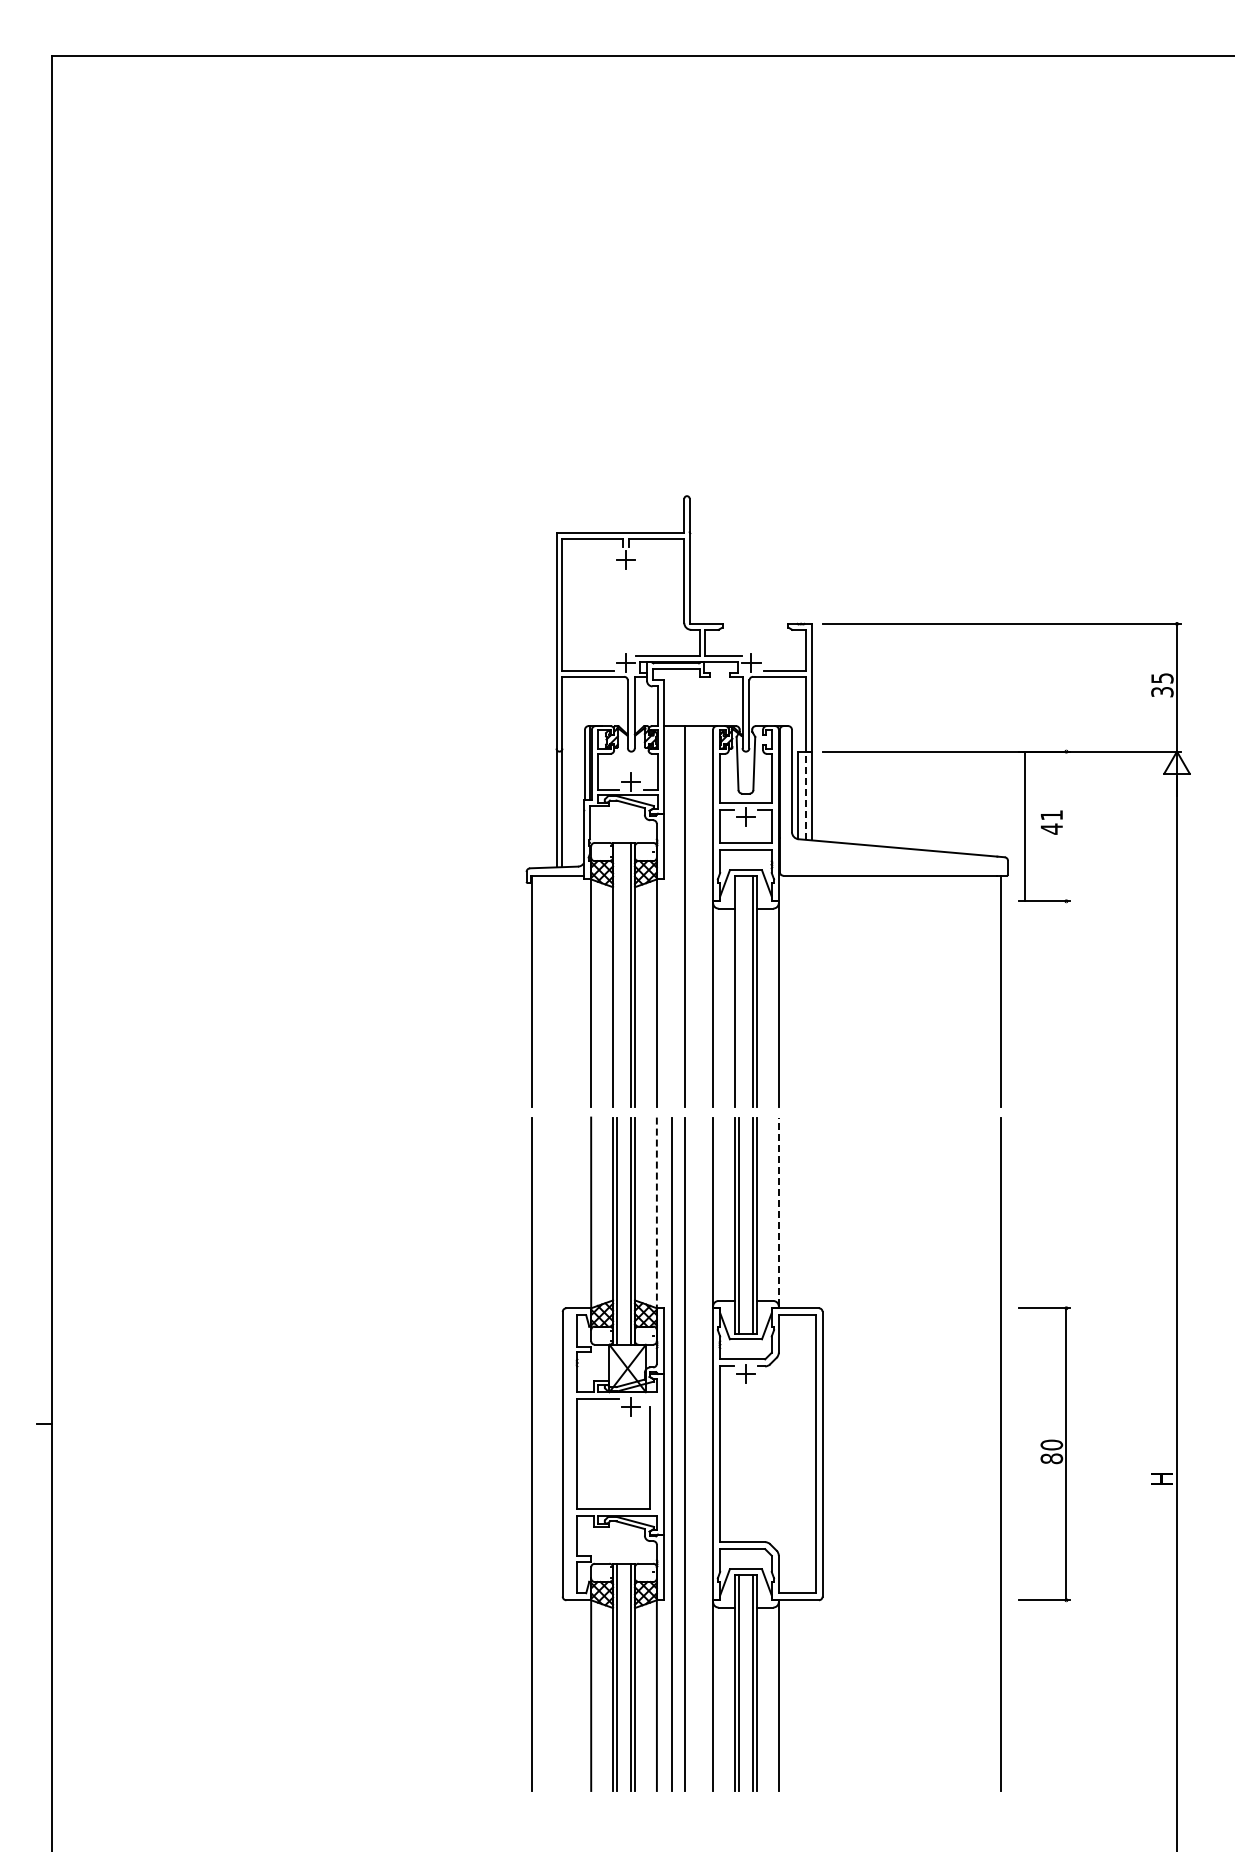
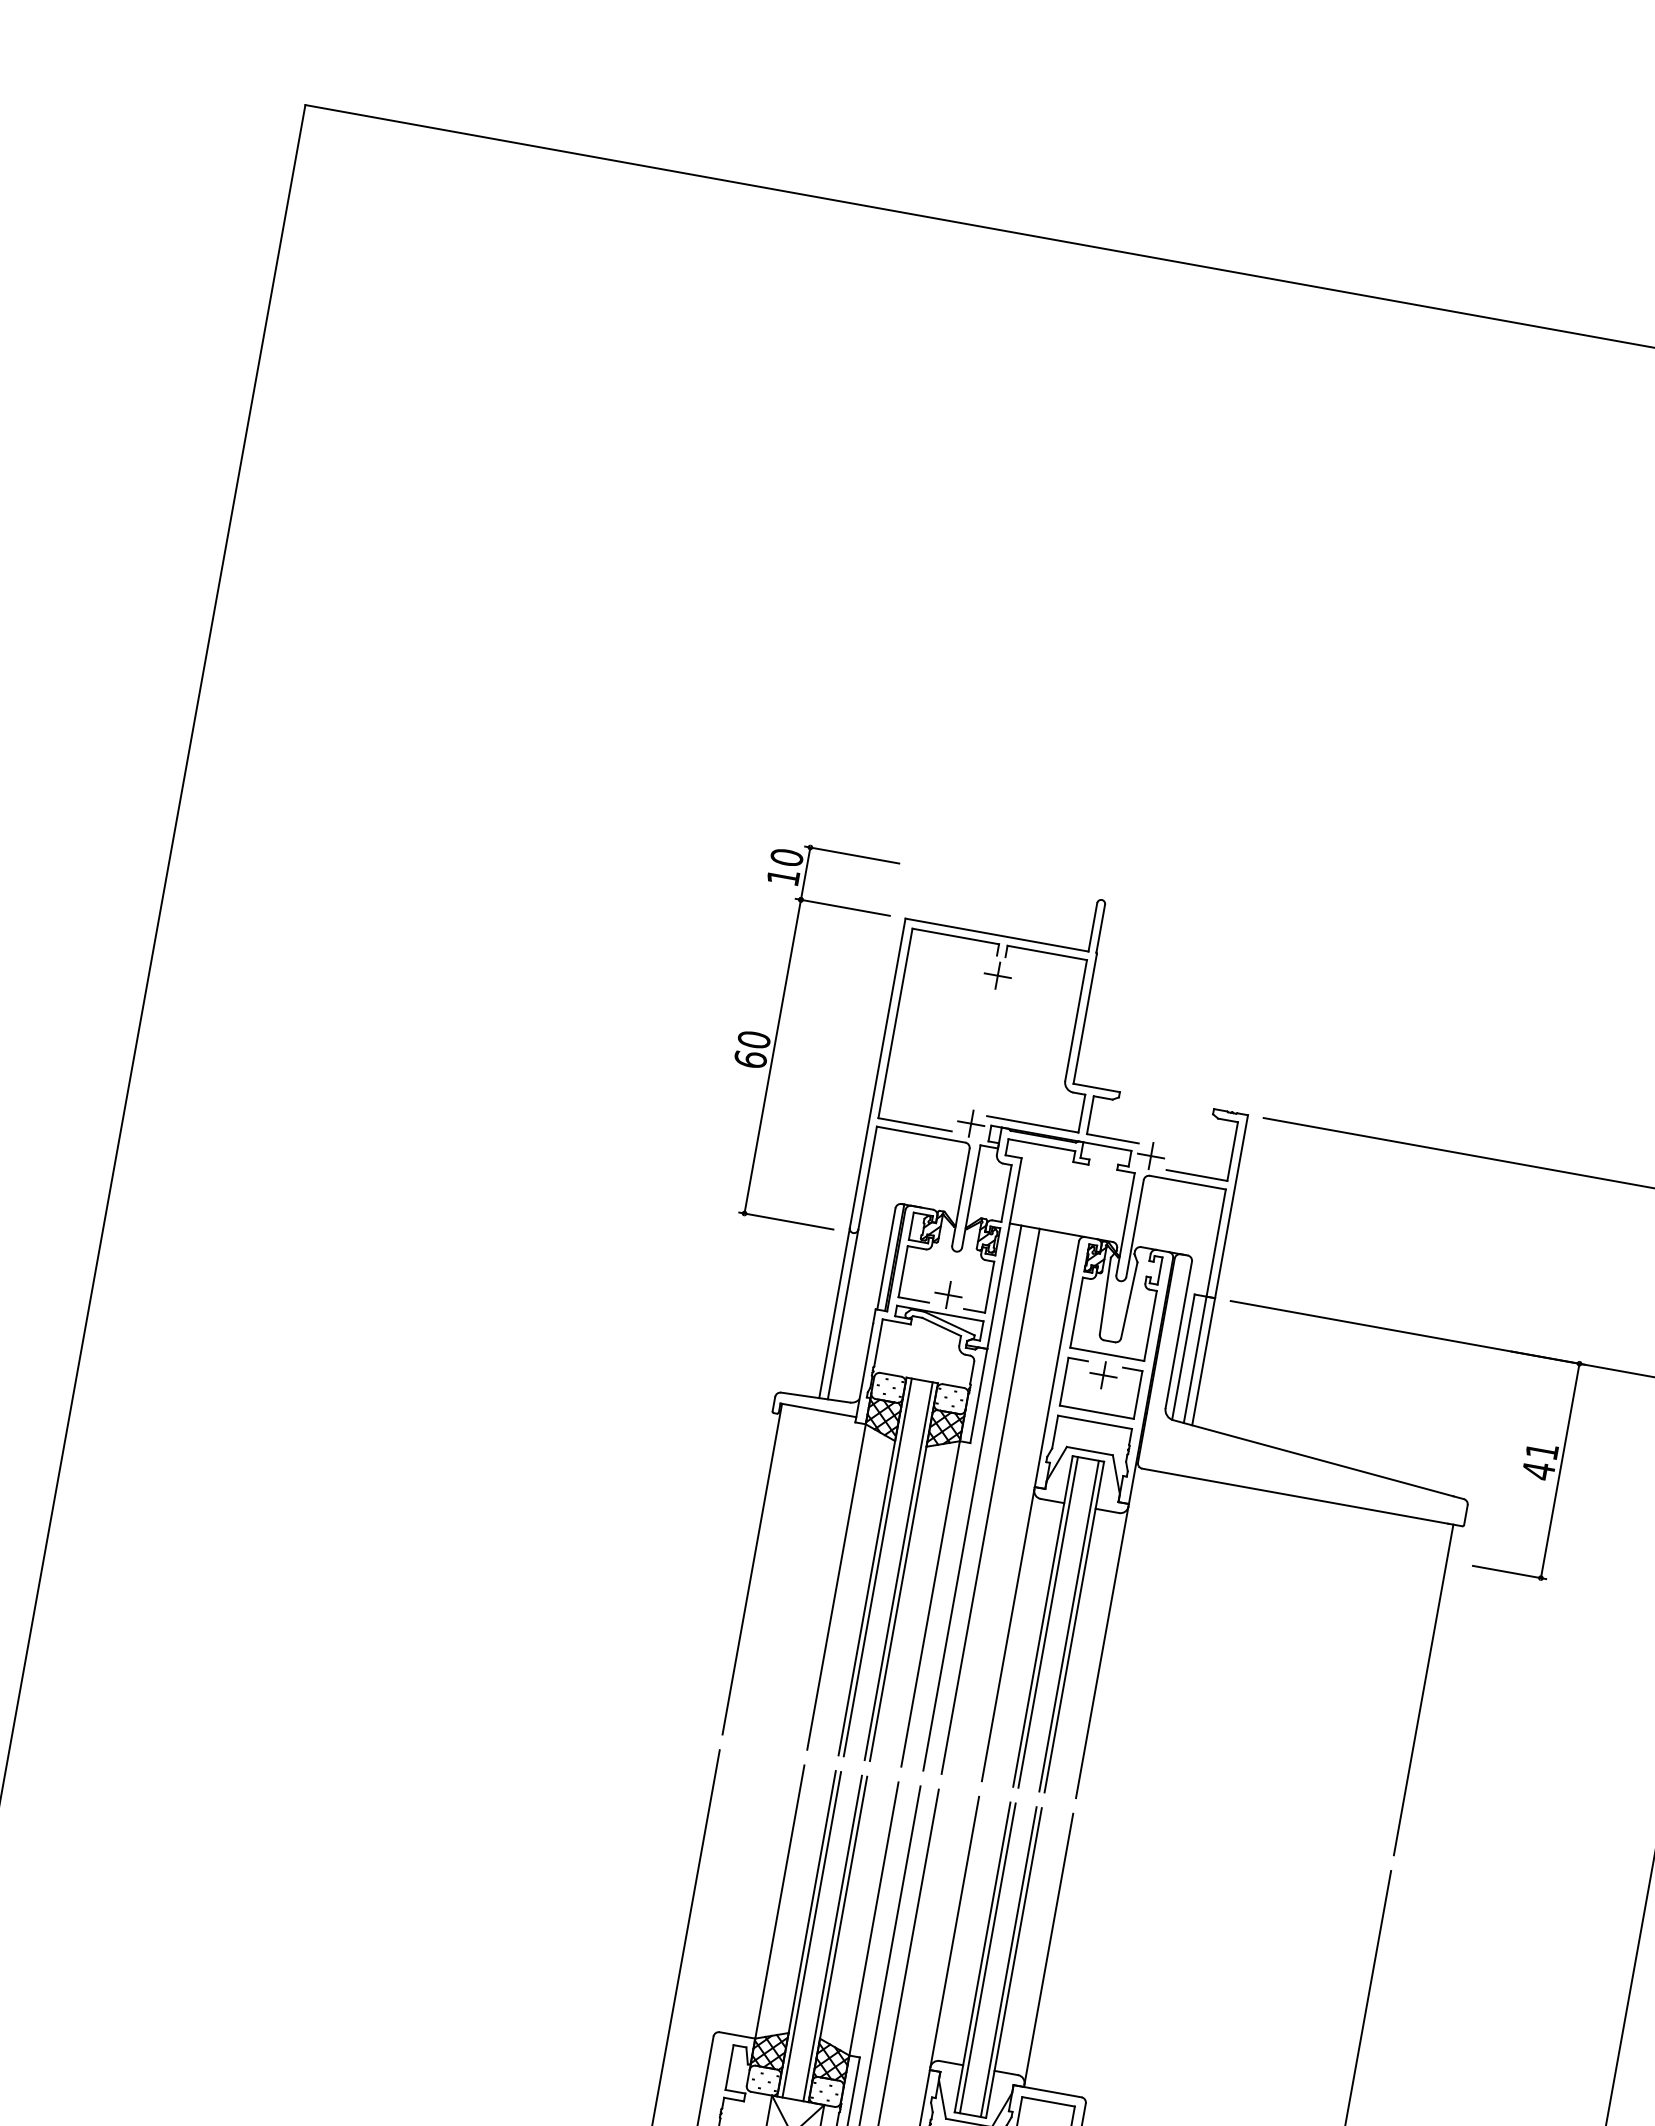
part: (484, 623) -> (778, 1030), added
line: (806, 795) -> (1195, 1359), dashed -> solid
line: (1025, 826) -> (1560, 1470), moved
line: (672, 916) -> (972, 1498), added
line: (616, 974) -> (877, 1567), added
line: (738, 990) -> (1048, 1621), added
line: (778, 1211) -> (1048, 1948), dashed -> solid
line: (656, 1214) -> (872, 1921), dashed -> solid

